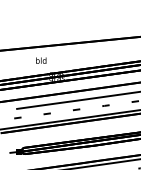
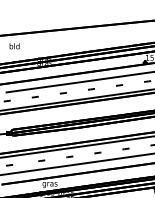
text: (41, 60) -> (14, 46), moved

